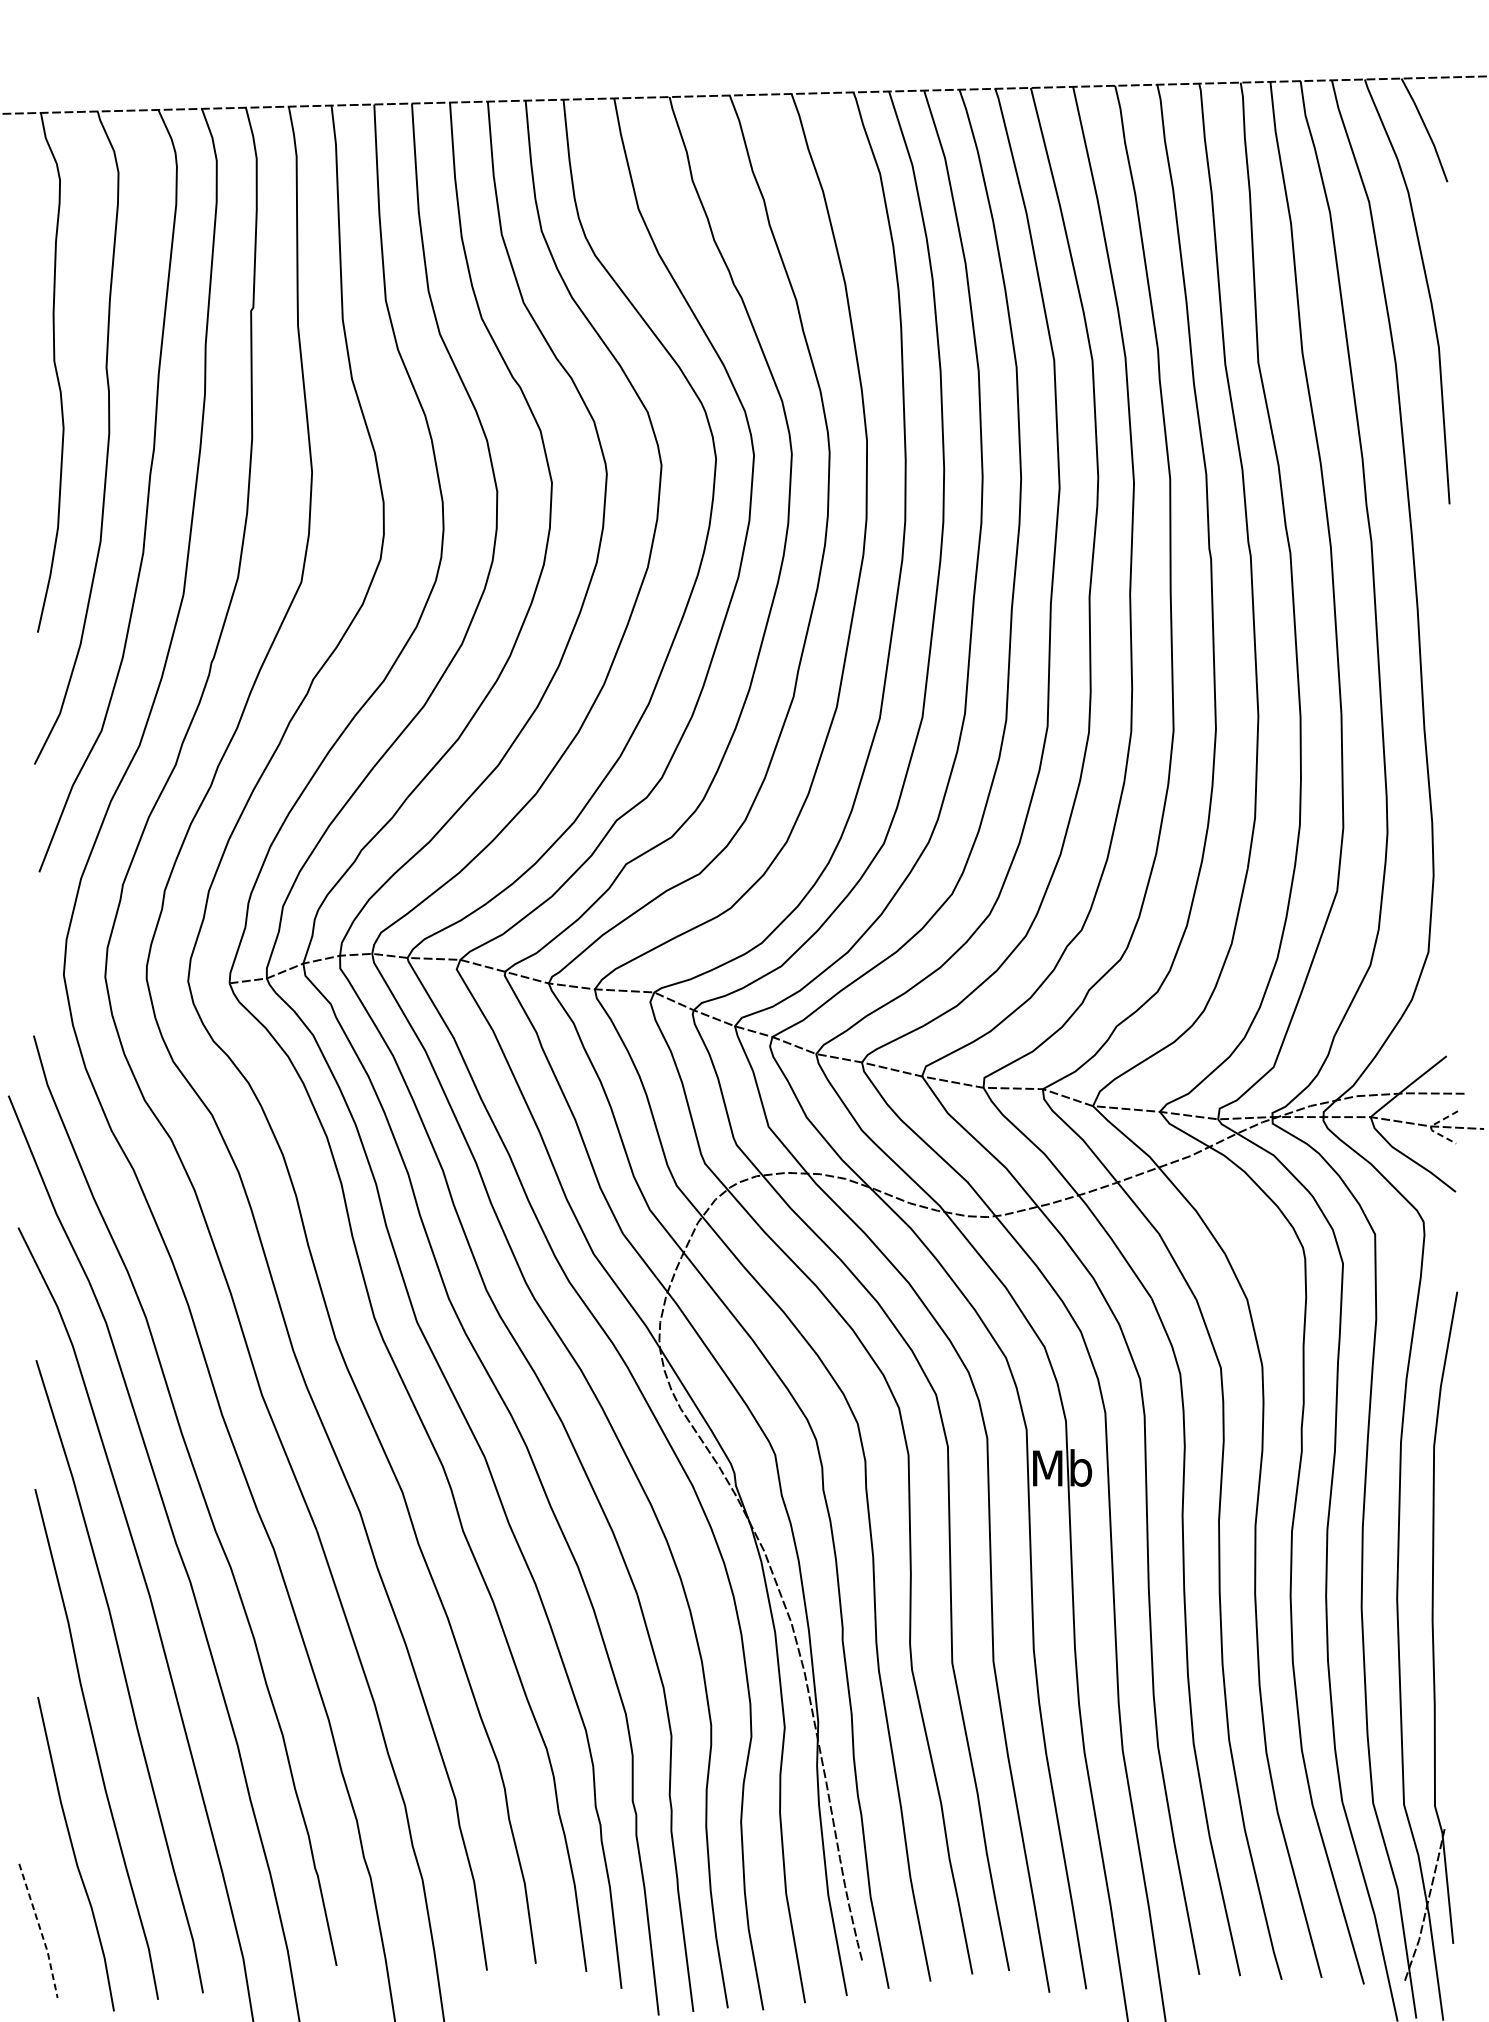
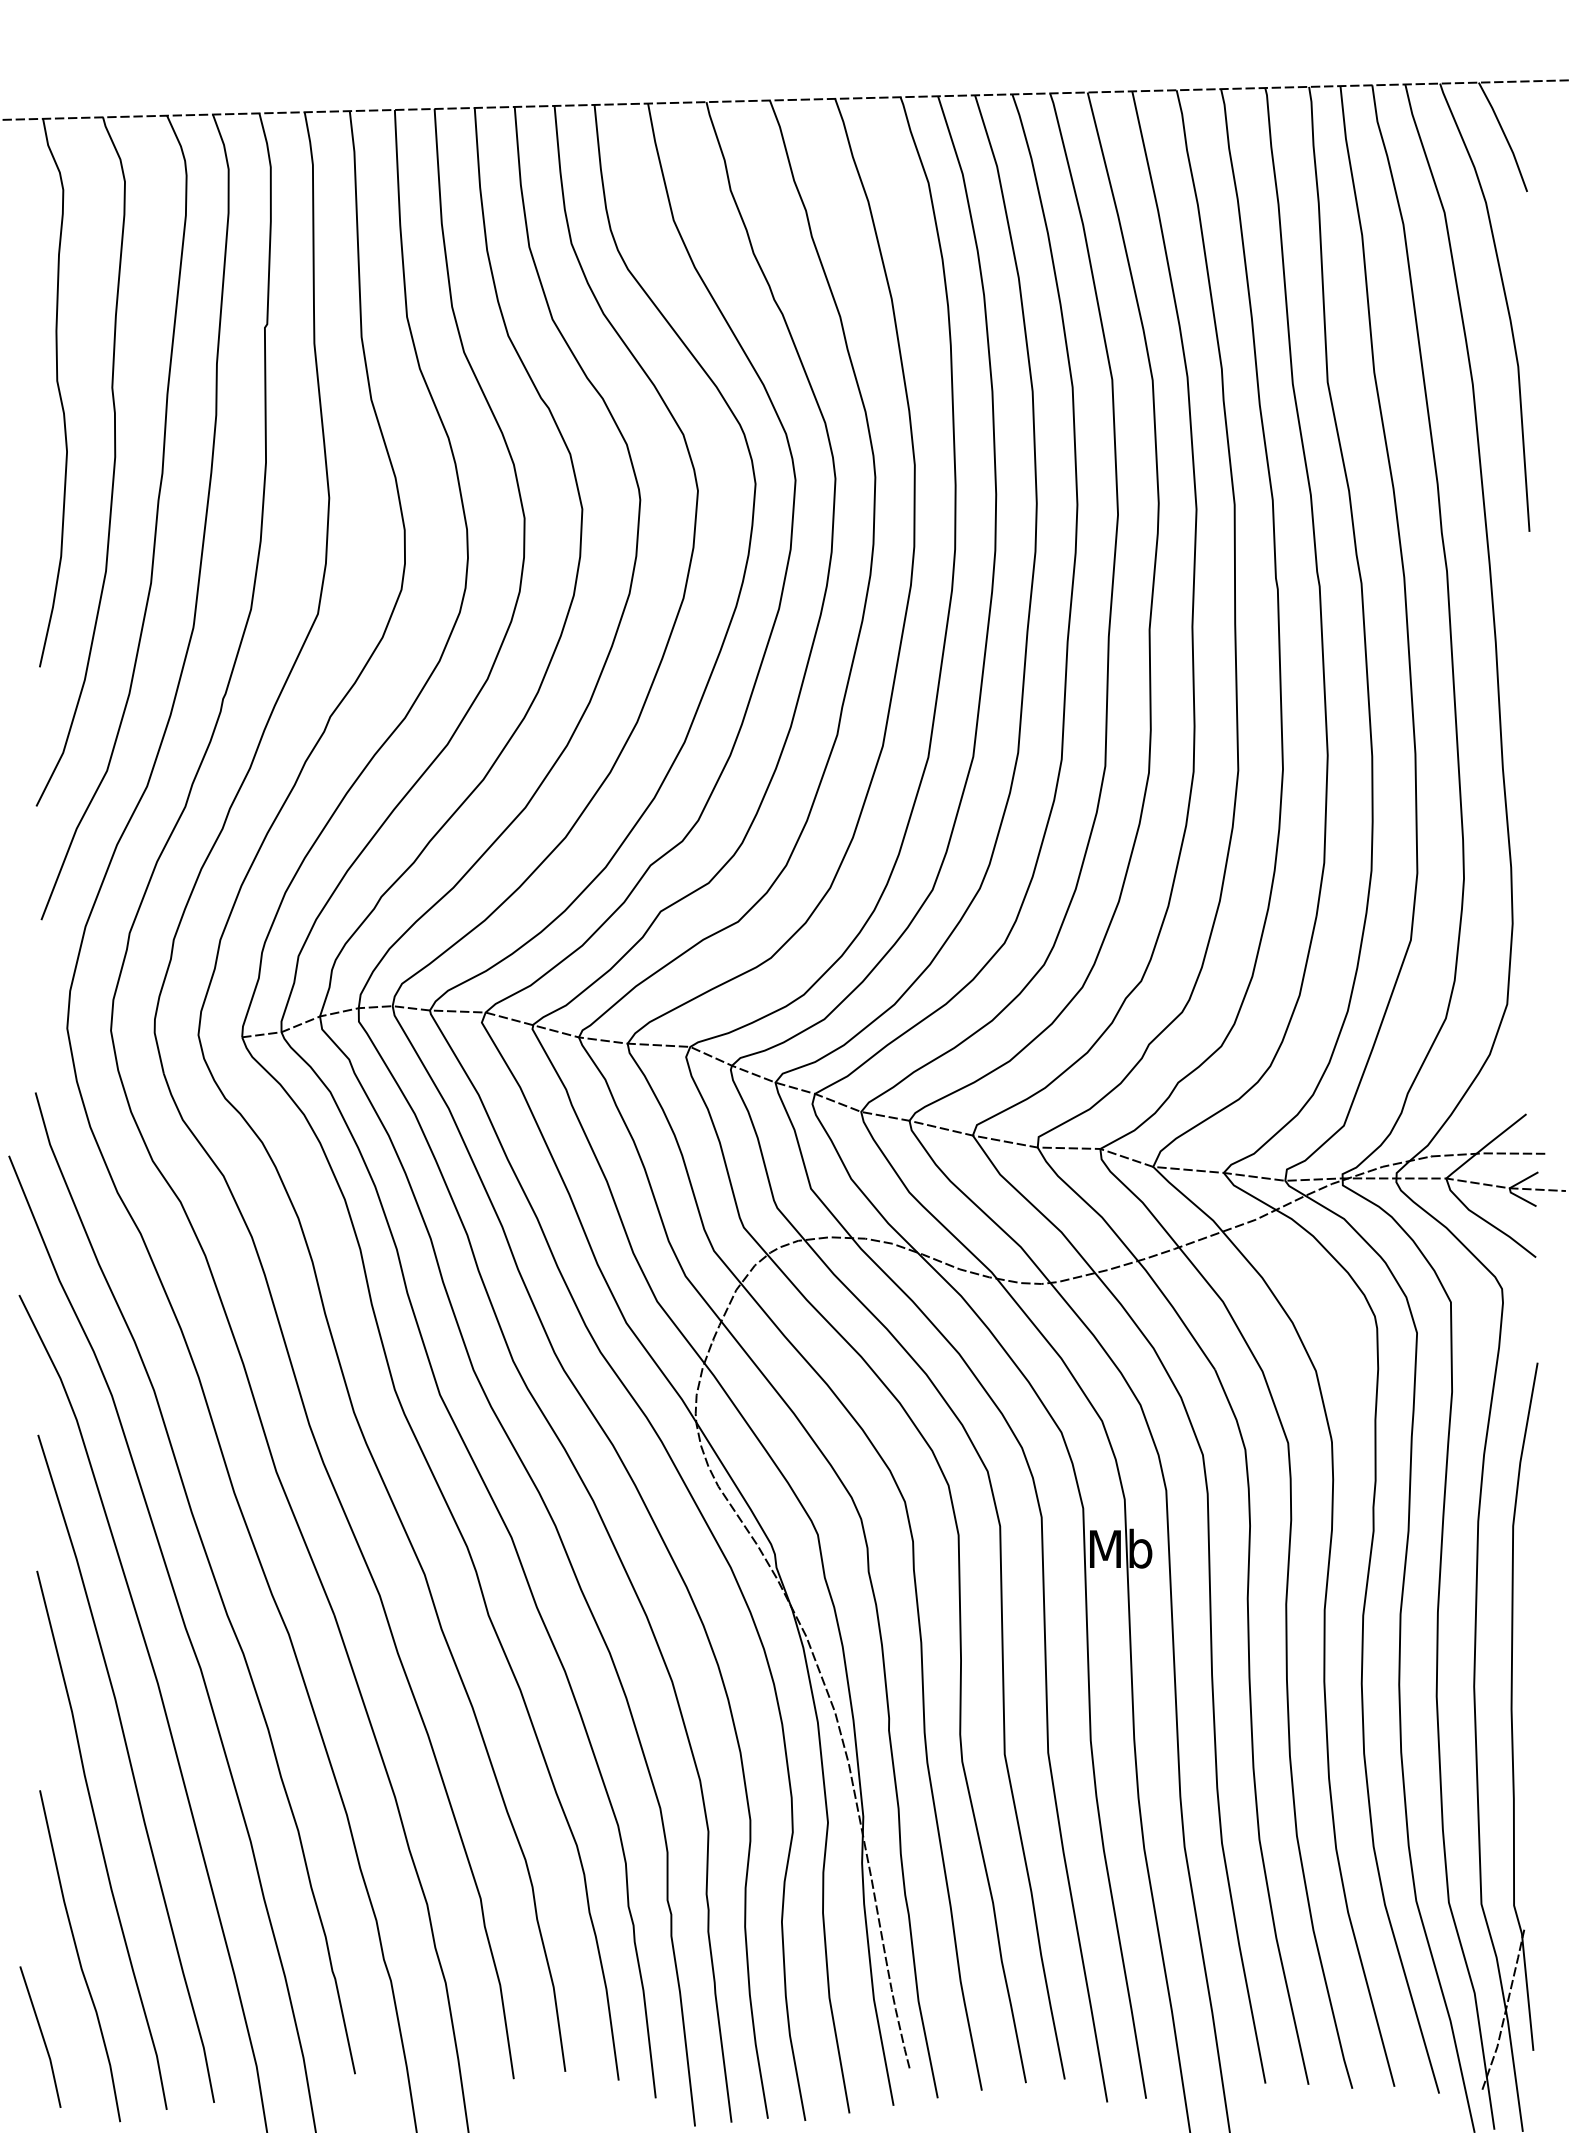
line: (1430, 1127) -> (1509, 1189), dashed -> solid
line: (41, 1931) -> (43, 2037), dashed -> solid

